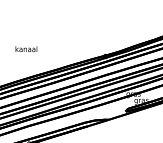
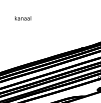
text: (26, 48) -> (23, 17), moved

